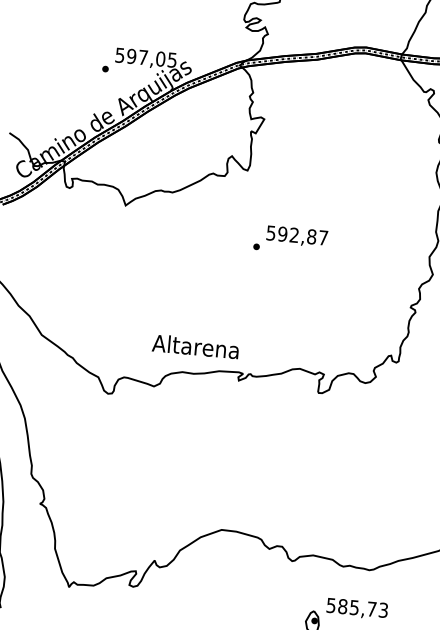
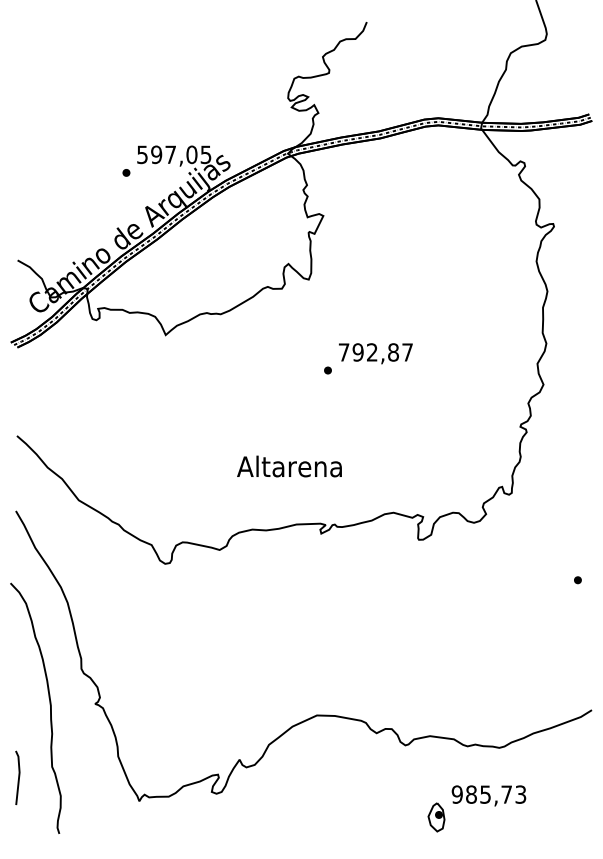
text: (270, 233) -> (343, 352), 592,87 -> 792,87
text: (195, 346) -> (289, 466), moved
text: (330, 605) -> (456, 794), 585,73 -> 985,73

